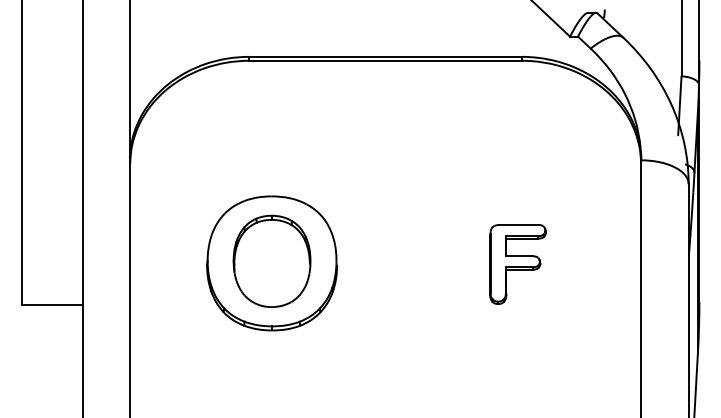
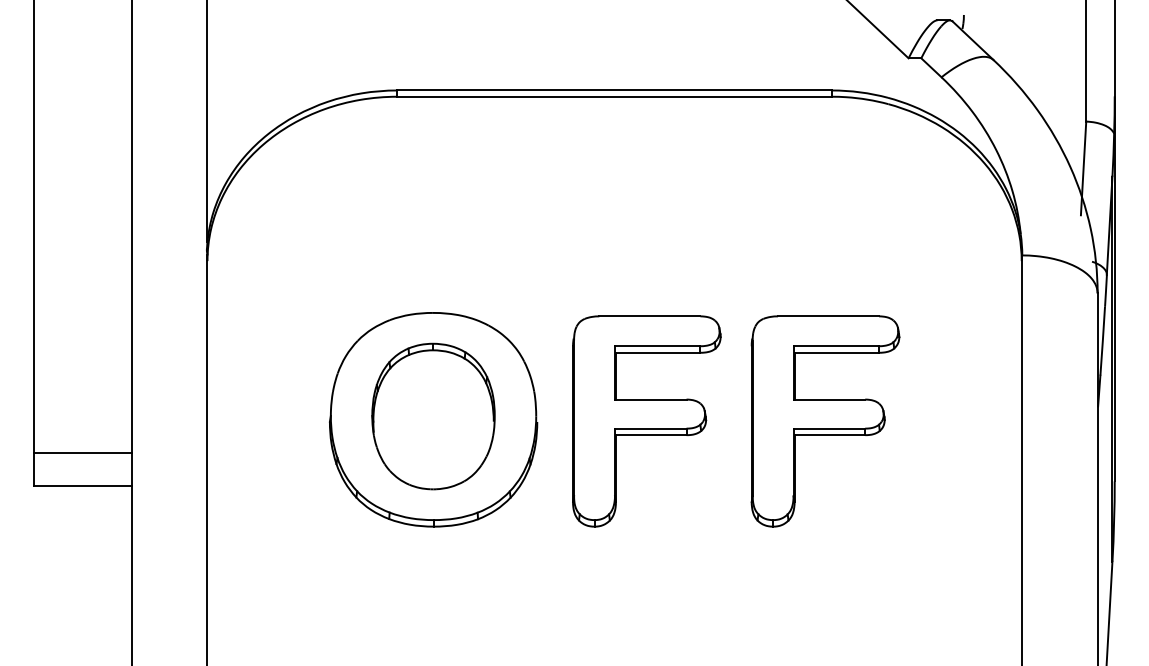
part: (405, 264) -> (646, 421), added
part: (517, 264) -> (824, 421), size x1.67
line: (51, 284) -> (81, 453), added

